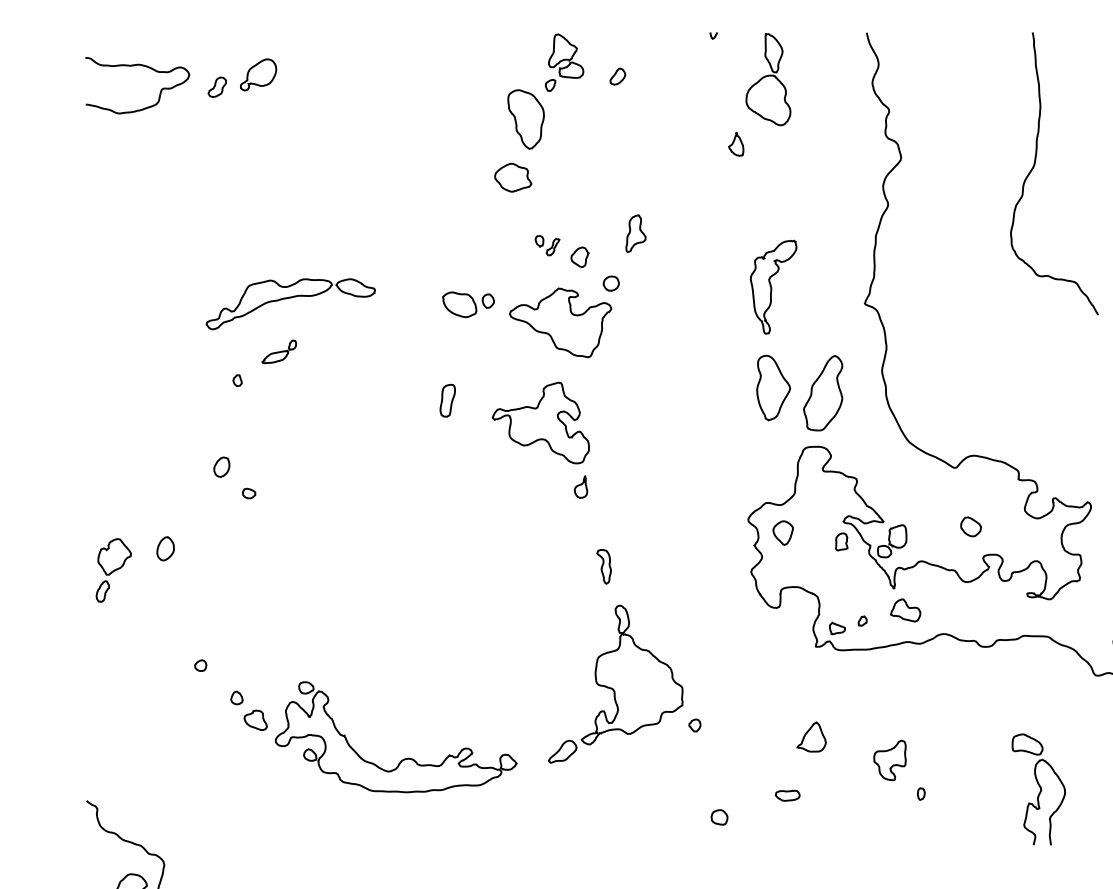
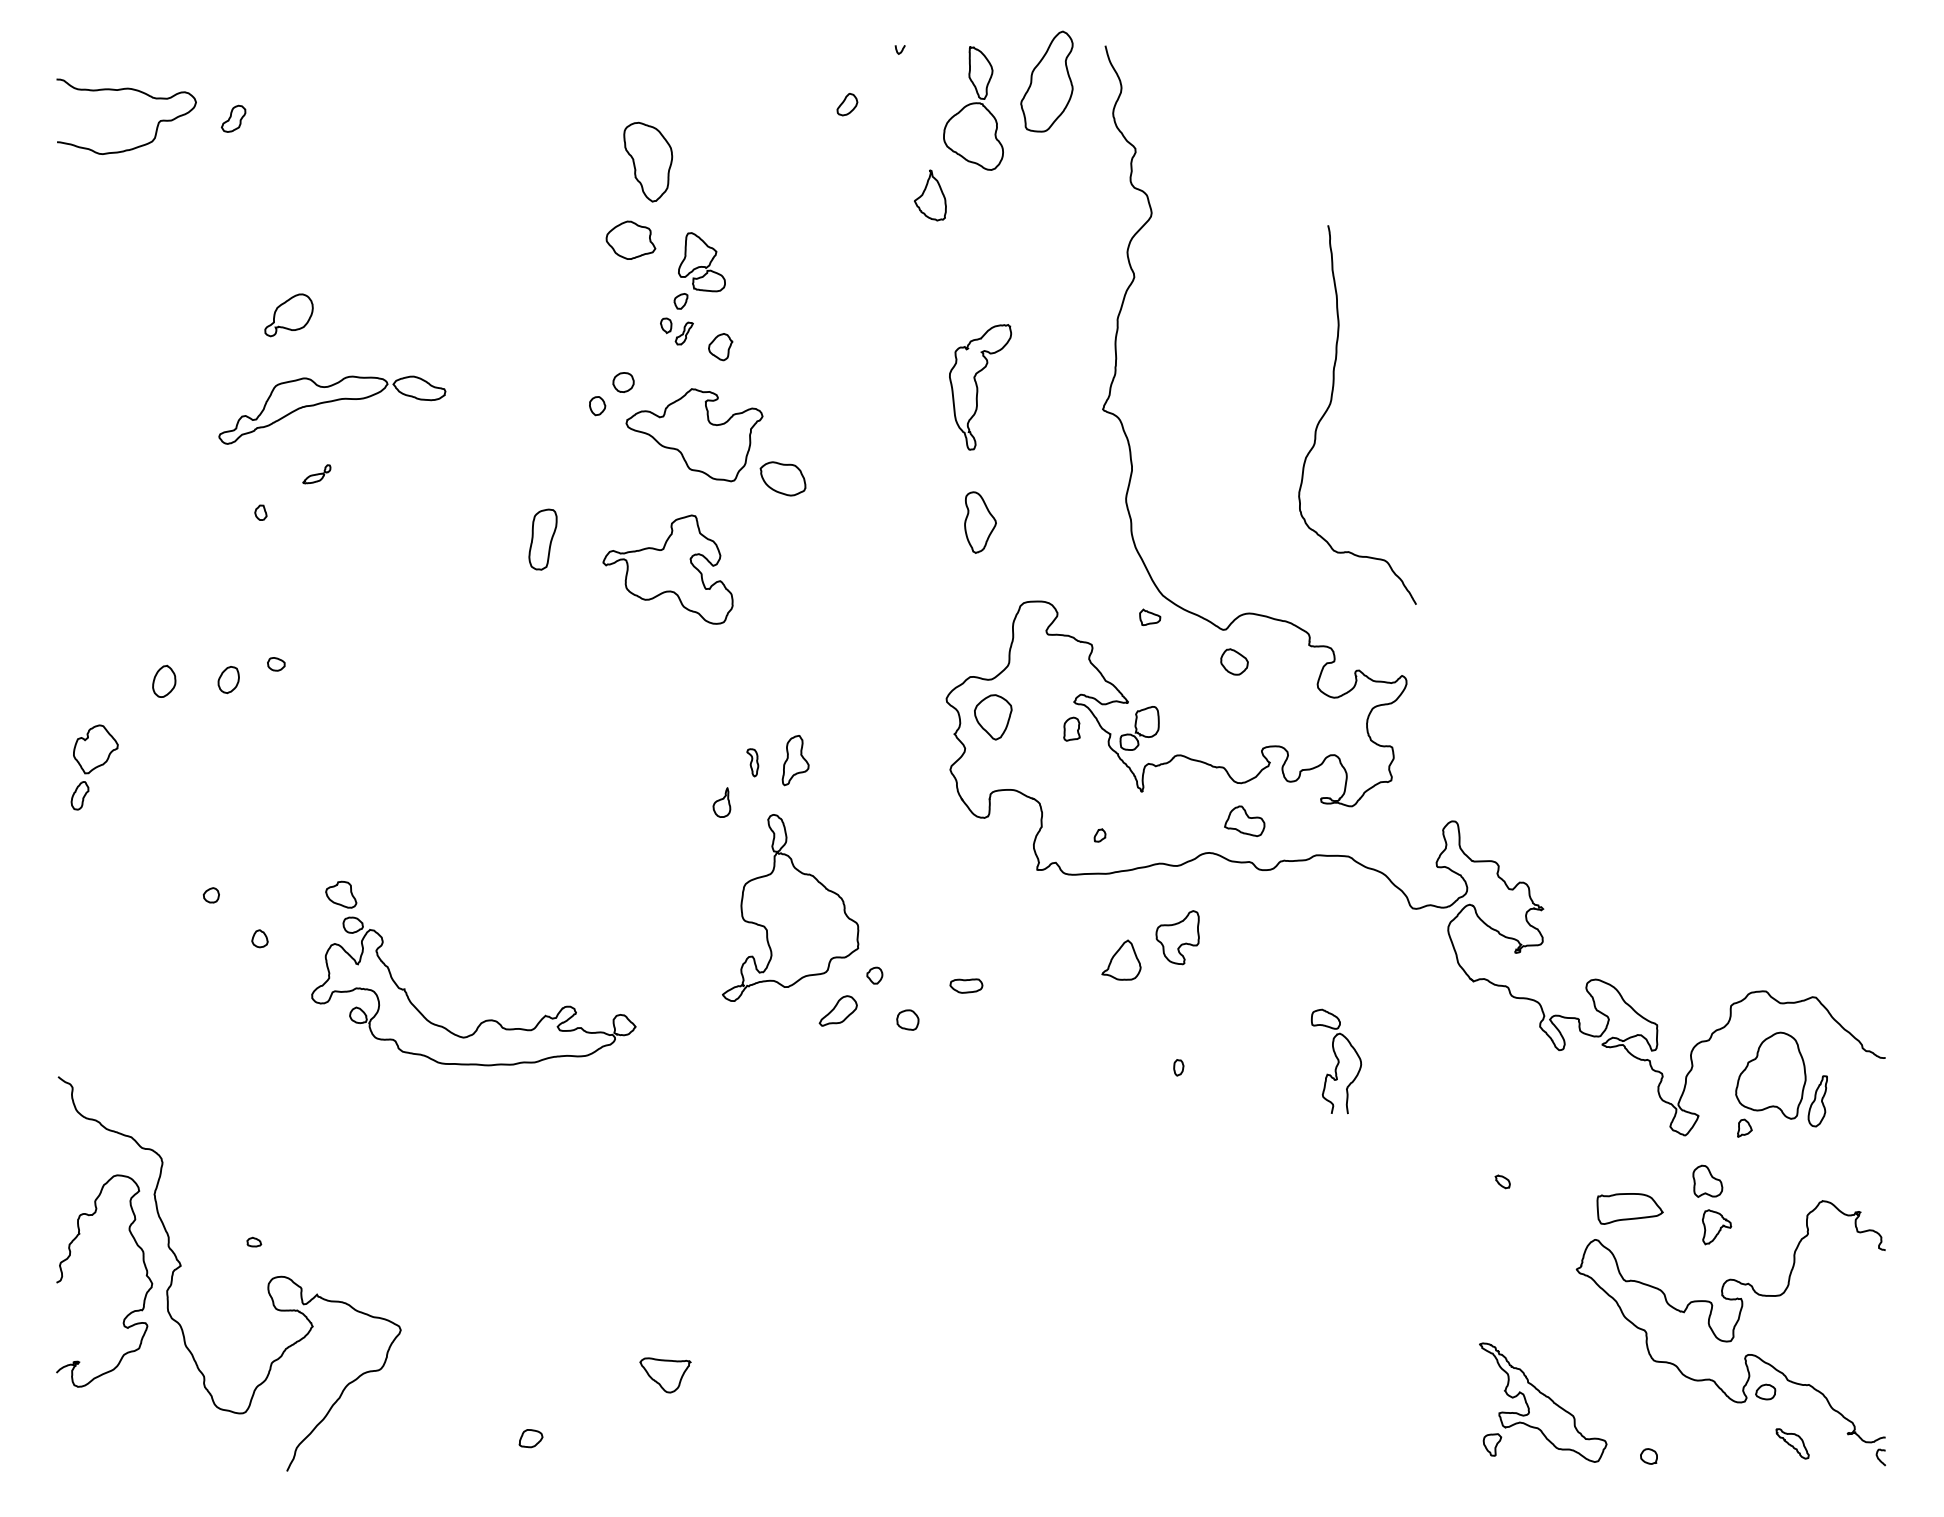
part: (564, 62) -> (699, 270), moved
part: (258, 75) -> (288, 315), moved
part: (617, 76) -> (847, 104), moved
part: (735, 144) -> (929, 195), size x1.6
curve: (1035, 165) -> (1331, 403), moved
part: (635, 233) -> (795, 760), moved
part: (611, 283) -> (623, 382), moved
part: (459, 304) -> (782, 478), moved
part: (279, 352) -> (316, 474), size x0.6
part: (773, 387) -> (980, 522), size x0.7
part: (822, 393) -> (1046, 81), moved
part: (447, 400) -> (542, 539), size x1.4
part: (221, 467) -> (228, 680), moved
part: (580, 486) -> (721, 802), moved
part: (971, 526) -> (1234, 661), moved
part: (783, 533) -> (993, 717), size x1.4
part: (165, 548) -> (164, 680), moved
part: (603, 566) -> (752, 762), size x0.6
part: (905, 610) -> (1244, 821), moved
part: (837, 628) -> (1150, 617), moved
part: (255, 720) -> (341, 894), moved
part: (811, 736) -> (1121, 959), moved
part: (562, 751) -> (837, 1010), moved
part: (889, 760) -> (1177, 937), moved
part: (1038, 789) -> (1336, 1061), size x0.7
part: (787, 795) -> (966, 985), moved
part: (719, 816) -> (907, 1019), moved

